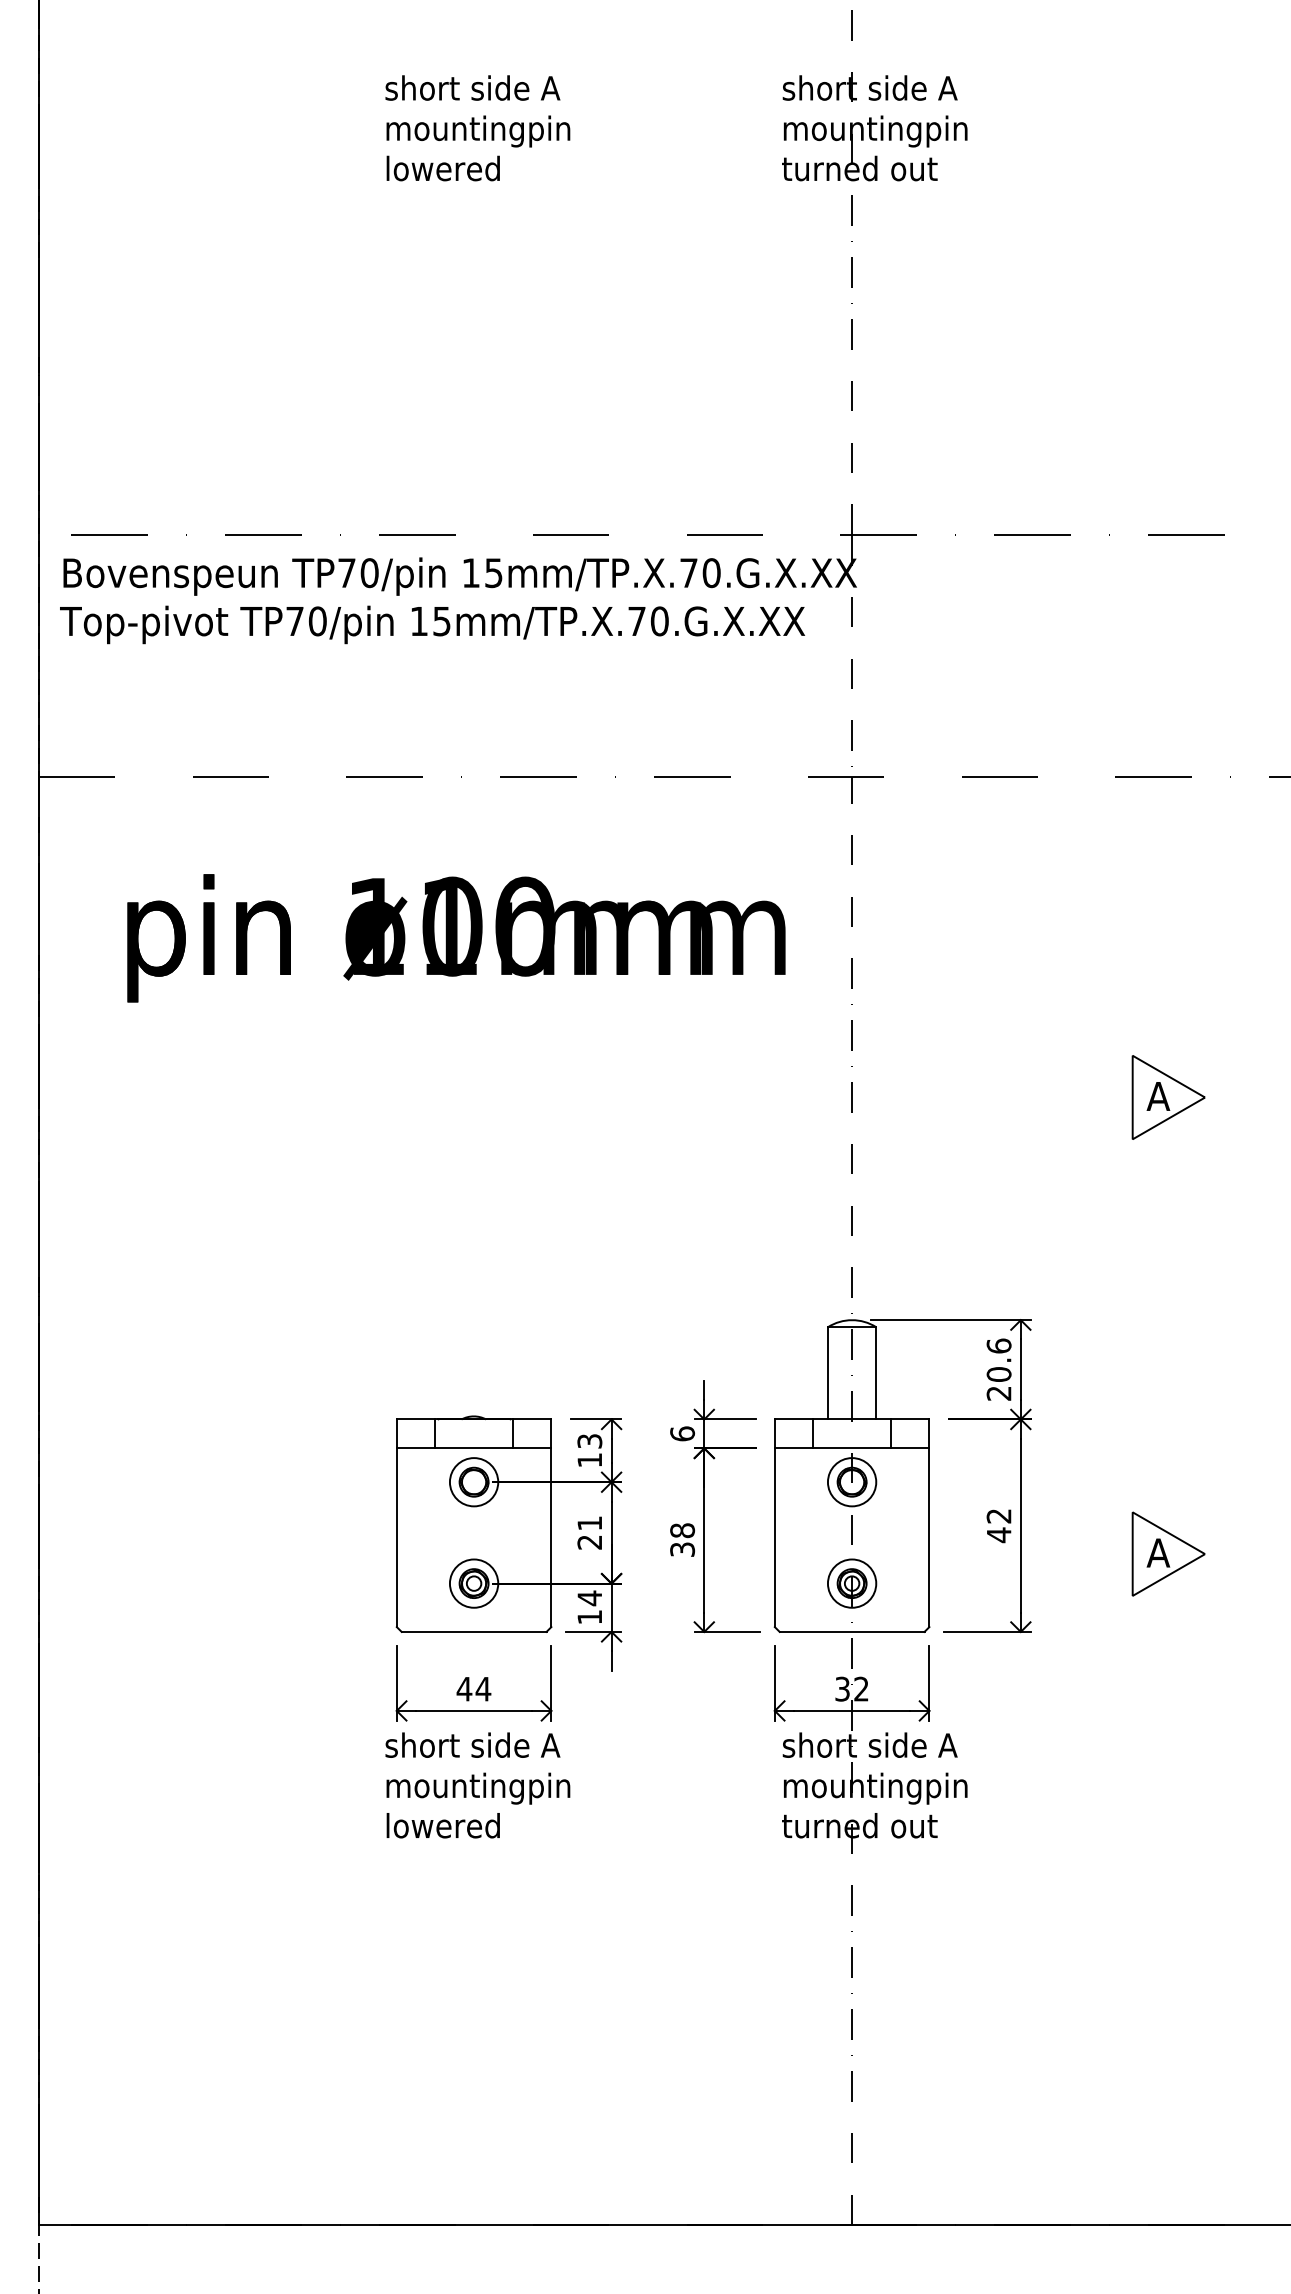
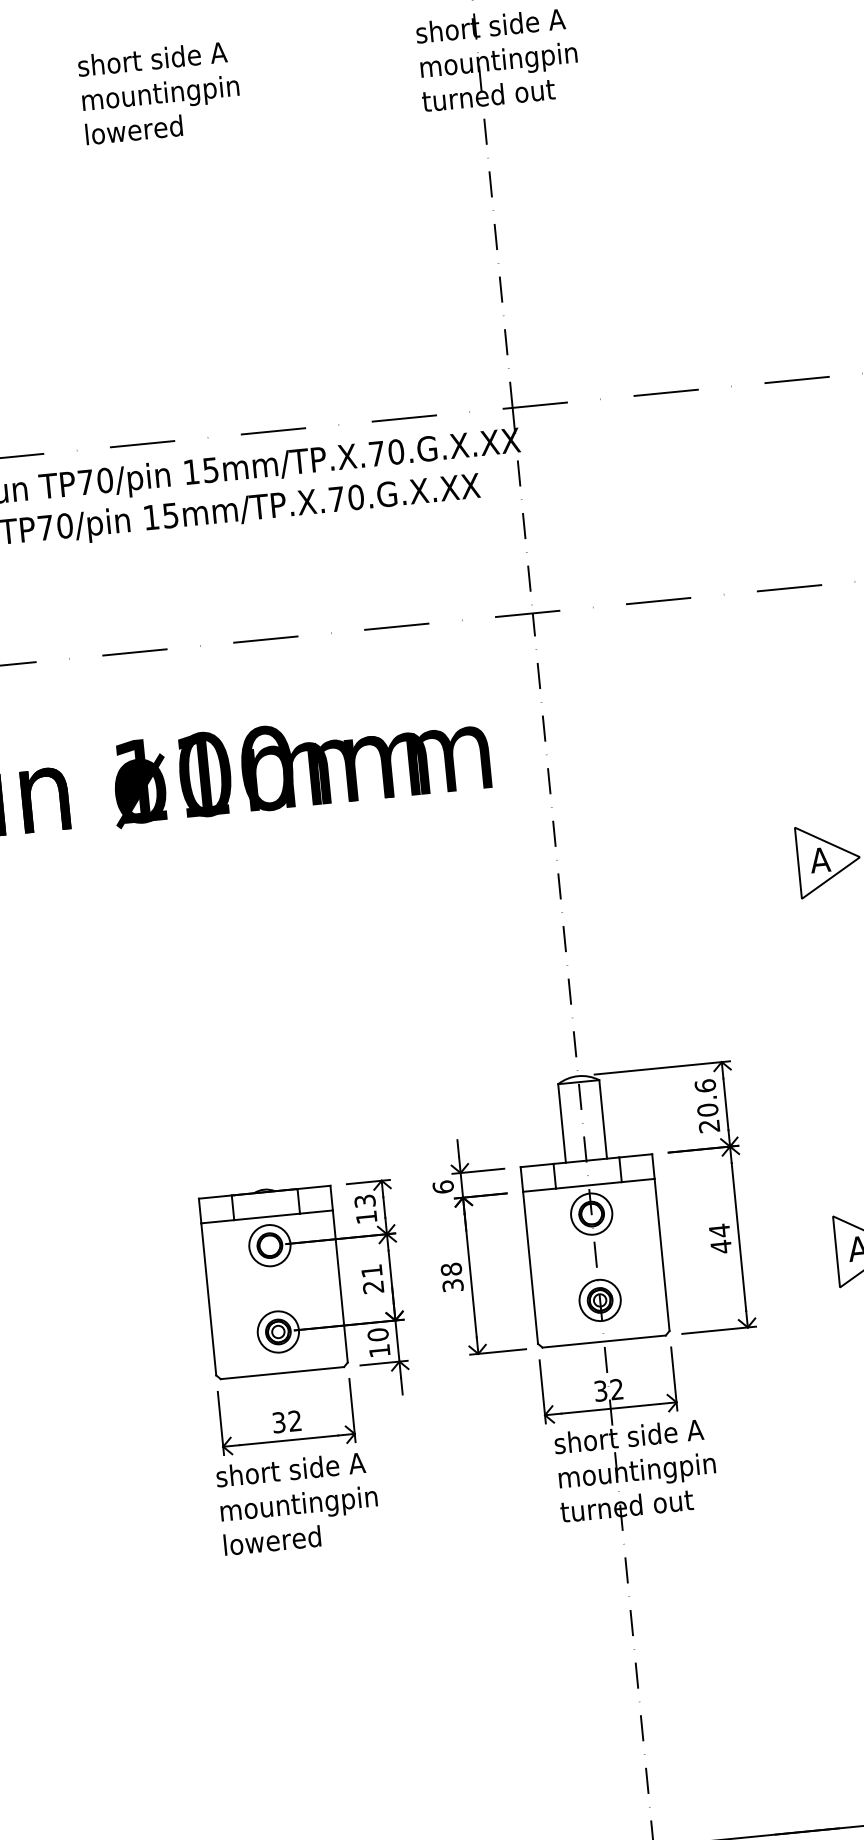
text: (998, 1516) -> (719, 1231), 42 -> 44
text: (589, 1598) -> (377, 1335), 14 -> 10
text: (473, 1688) -> (286, 1421), 44 -> 32

